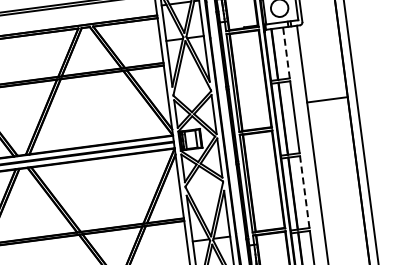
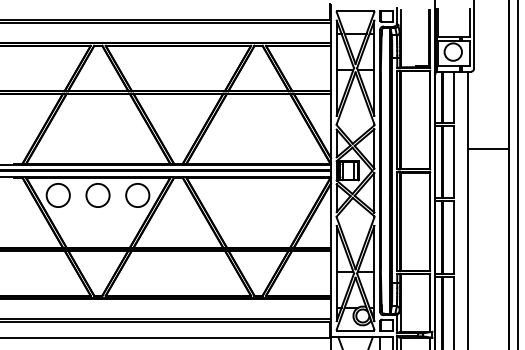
line: (286, 53) -> (454, 97), dashed -> solid
line: (305, 191) -> (454, 237), dashed -> solid

